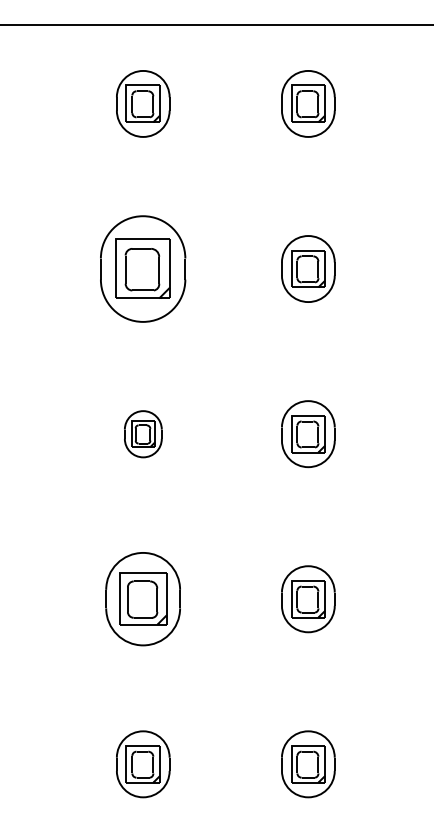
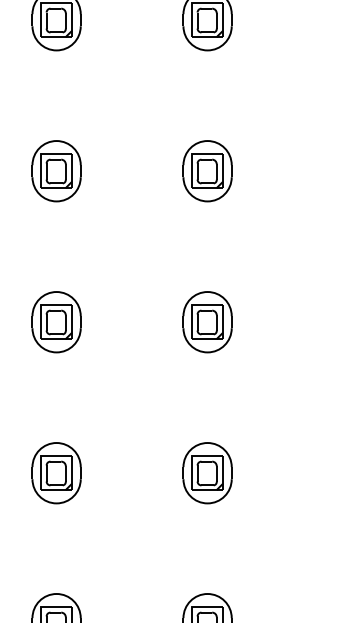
part: (143, 268) -> (56, 170), size x0.62
part: (143, 434) -> (56, 322), size x1.43
part: (143, 599) -> (56, 473), size x0.71

